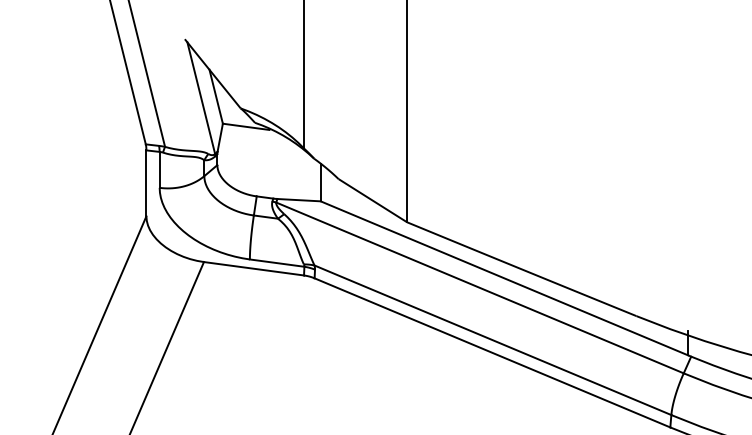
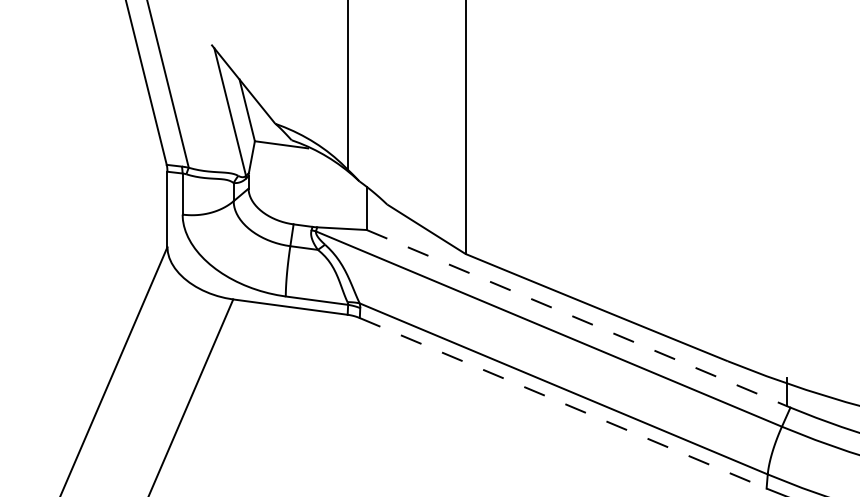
line: (504, 278) -> (576, 318), solid -> dashed
line: (492, 352) -> (563, 402), solid -> dashed

